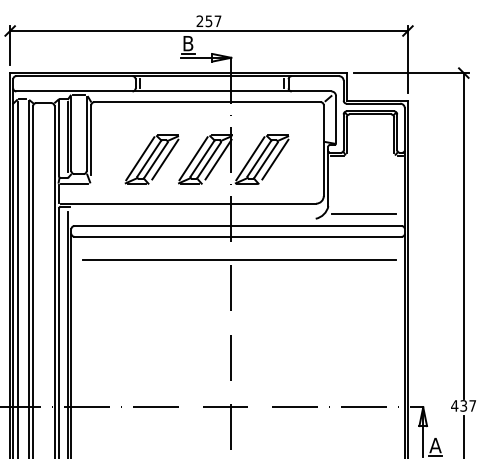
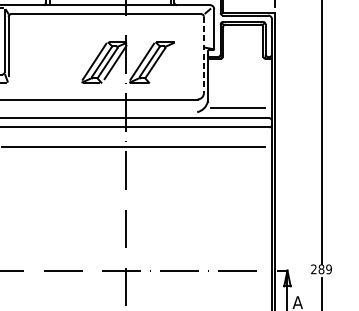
line: (323, 151) -> (203, 55), solid -> dashed
part: (151, 159) -> (59, 62), removed
line: (275, 159) -> (163, 62), removed
text: (463, 405) -> (321, 269), 437 -> 289

